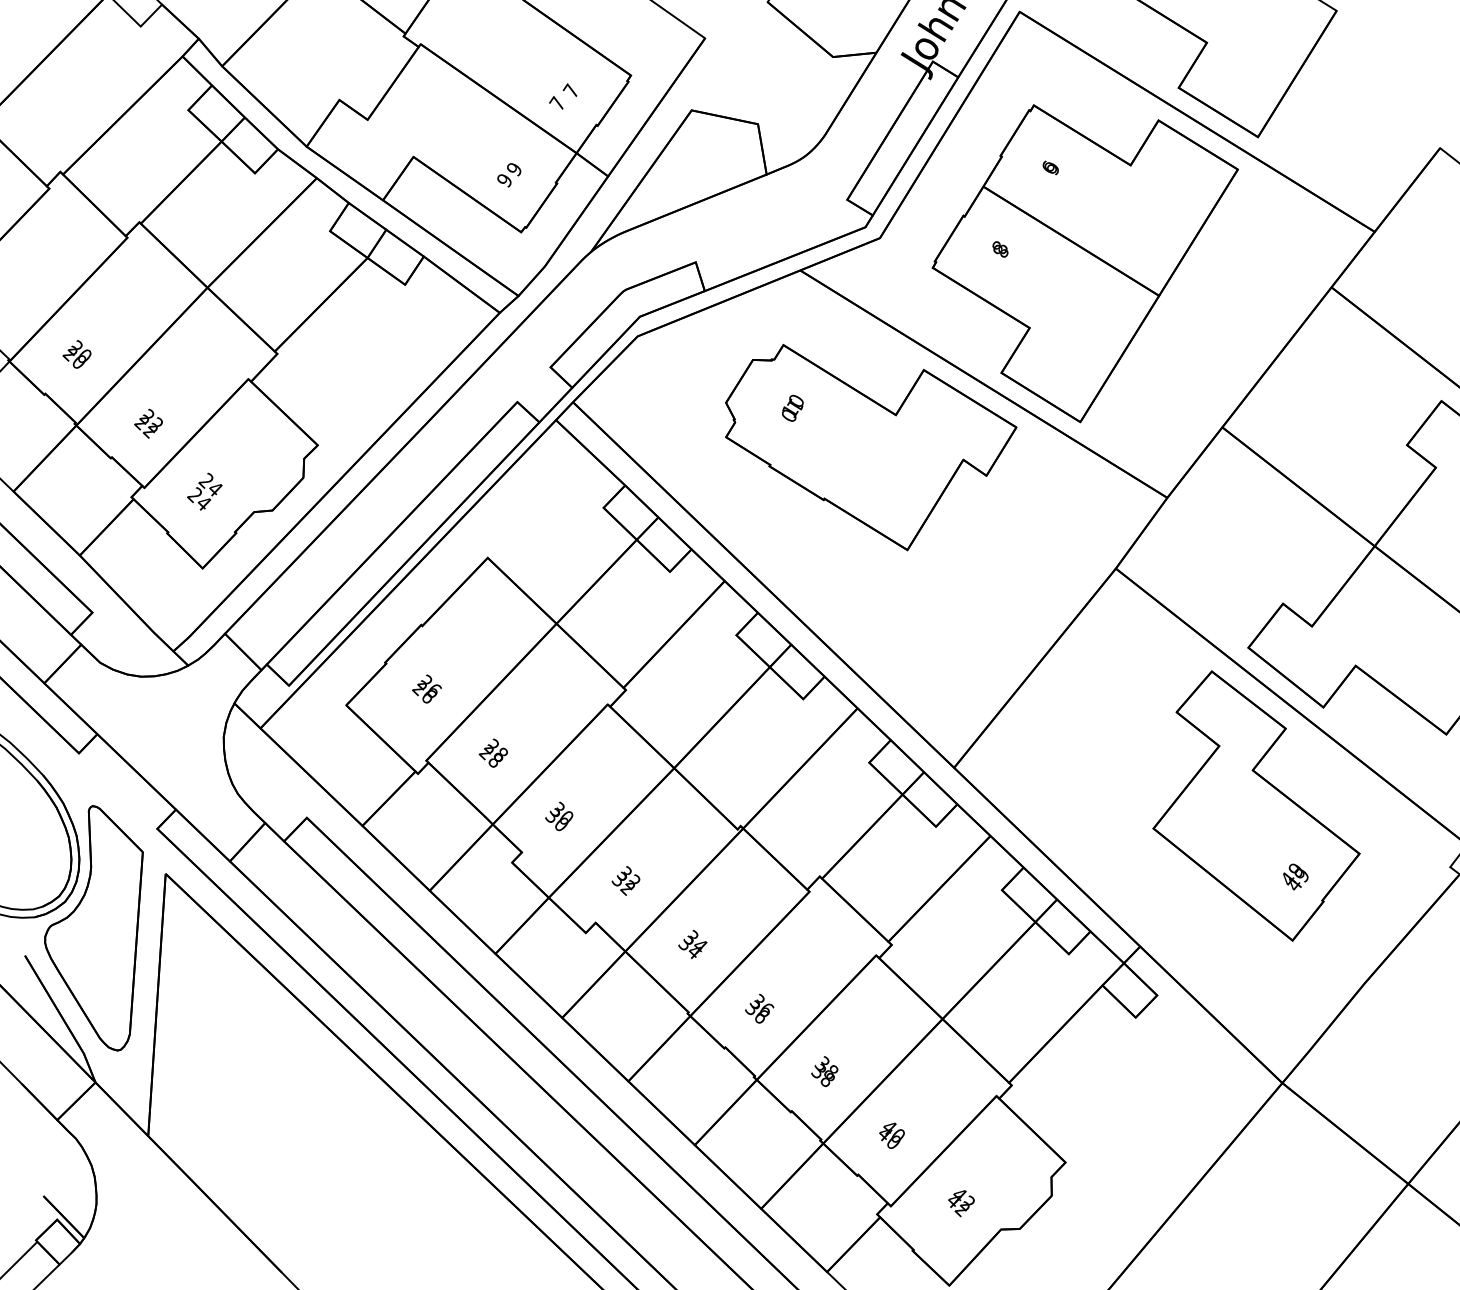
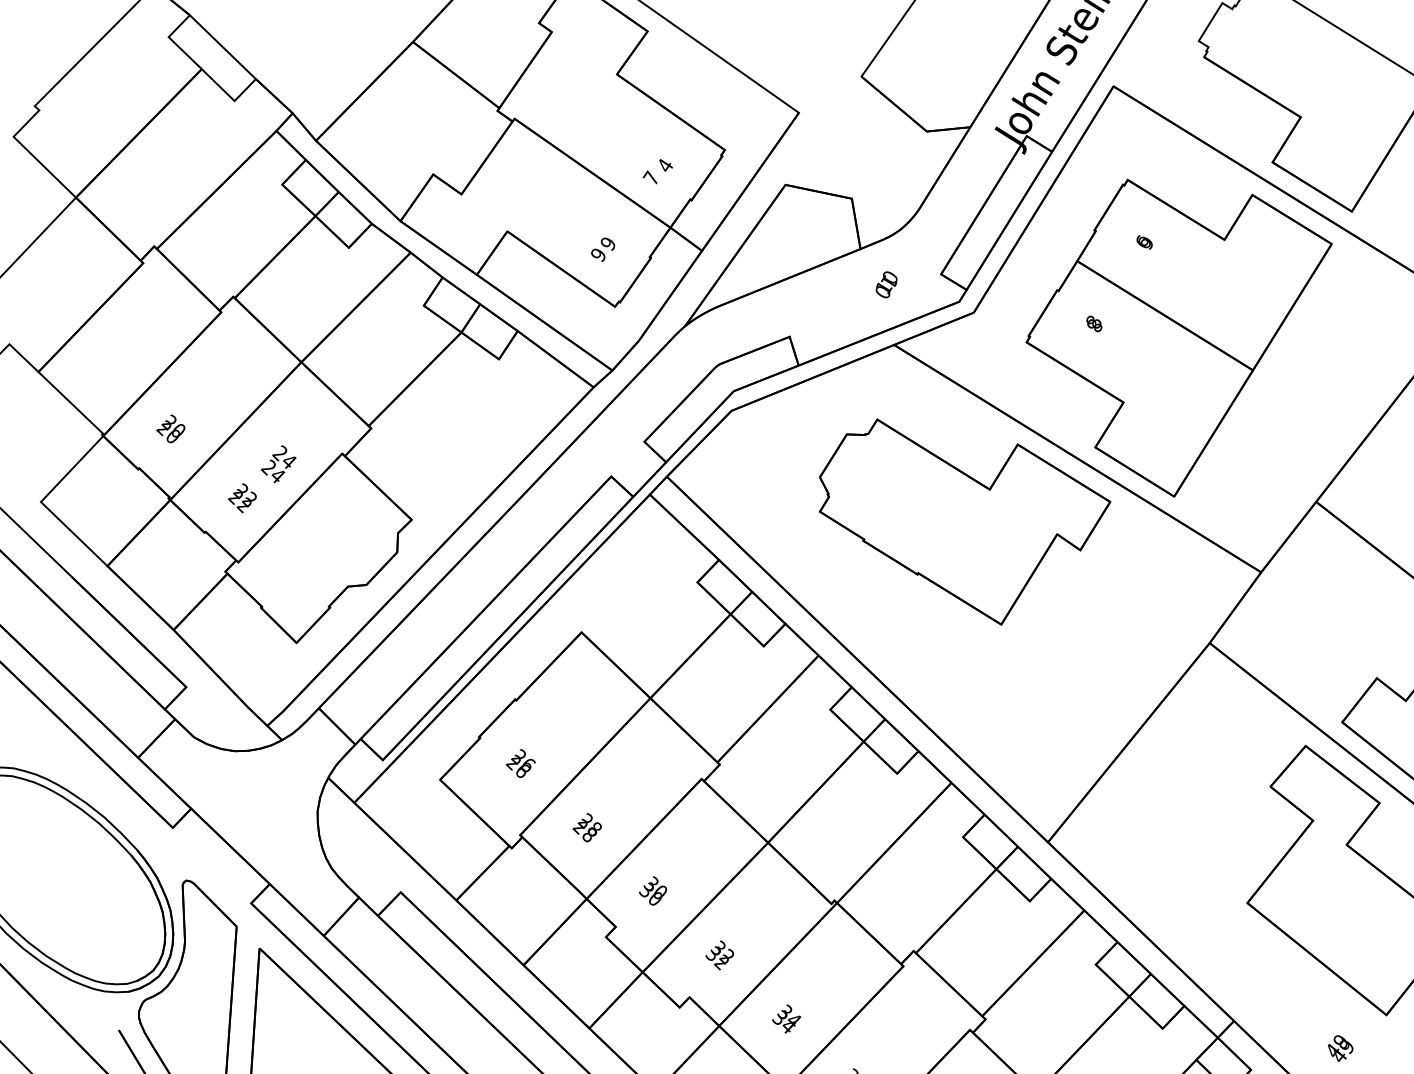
text: (570, 90) -> (664, 165), 7 -> 4
text: (792, 407) -> (886, 284), moved
text: (204, 491) -> (278, 464), moved
text: (1295, 876) -> (1340, 1048), moved

